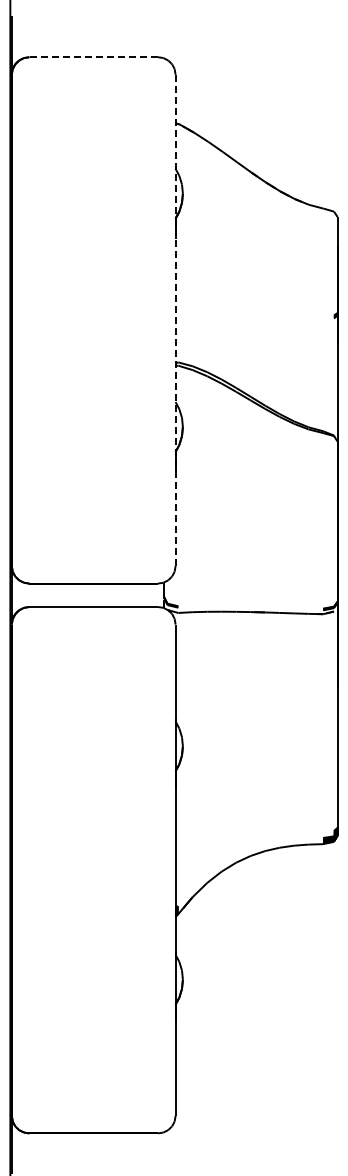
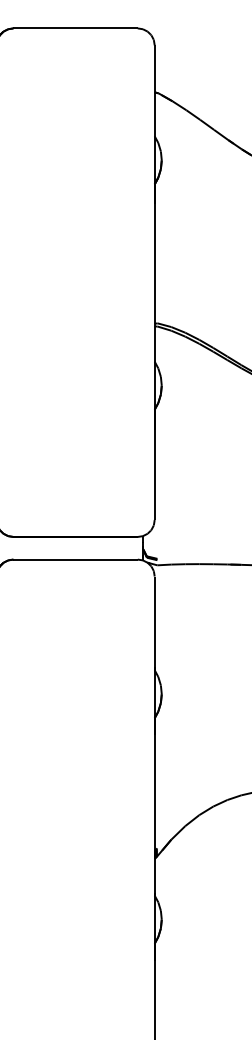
line: (93, 57) -> (75, 28), dashed -> solid
line: (175, 320) -> (154, 282), dashed -> solid

